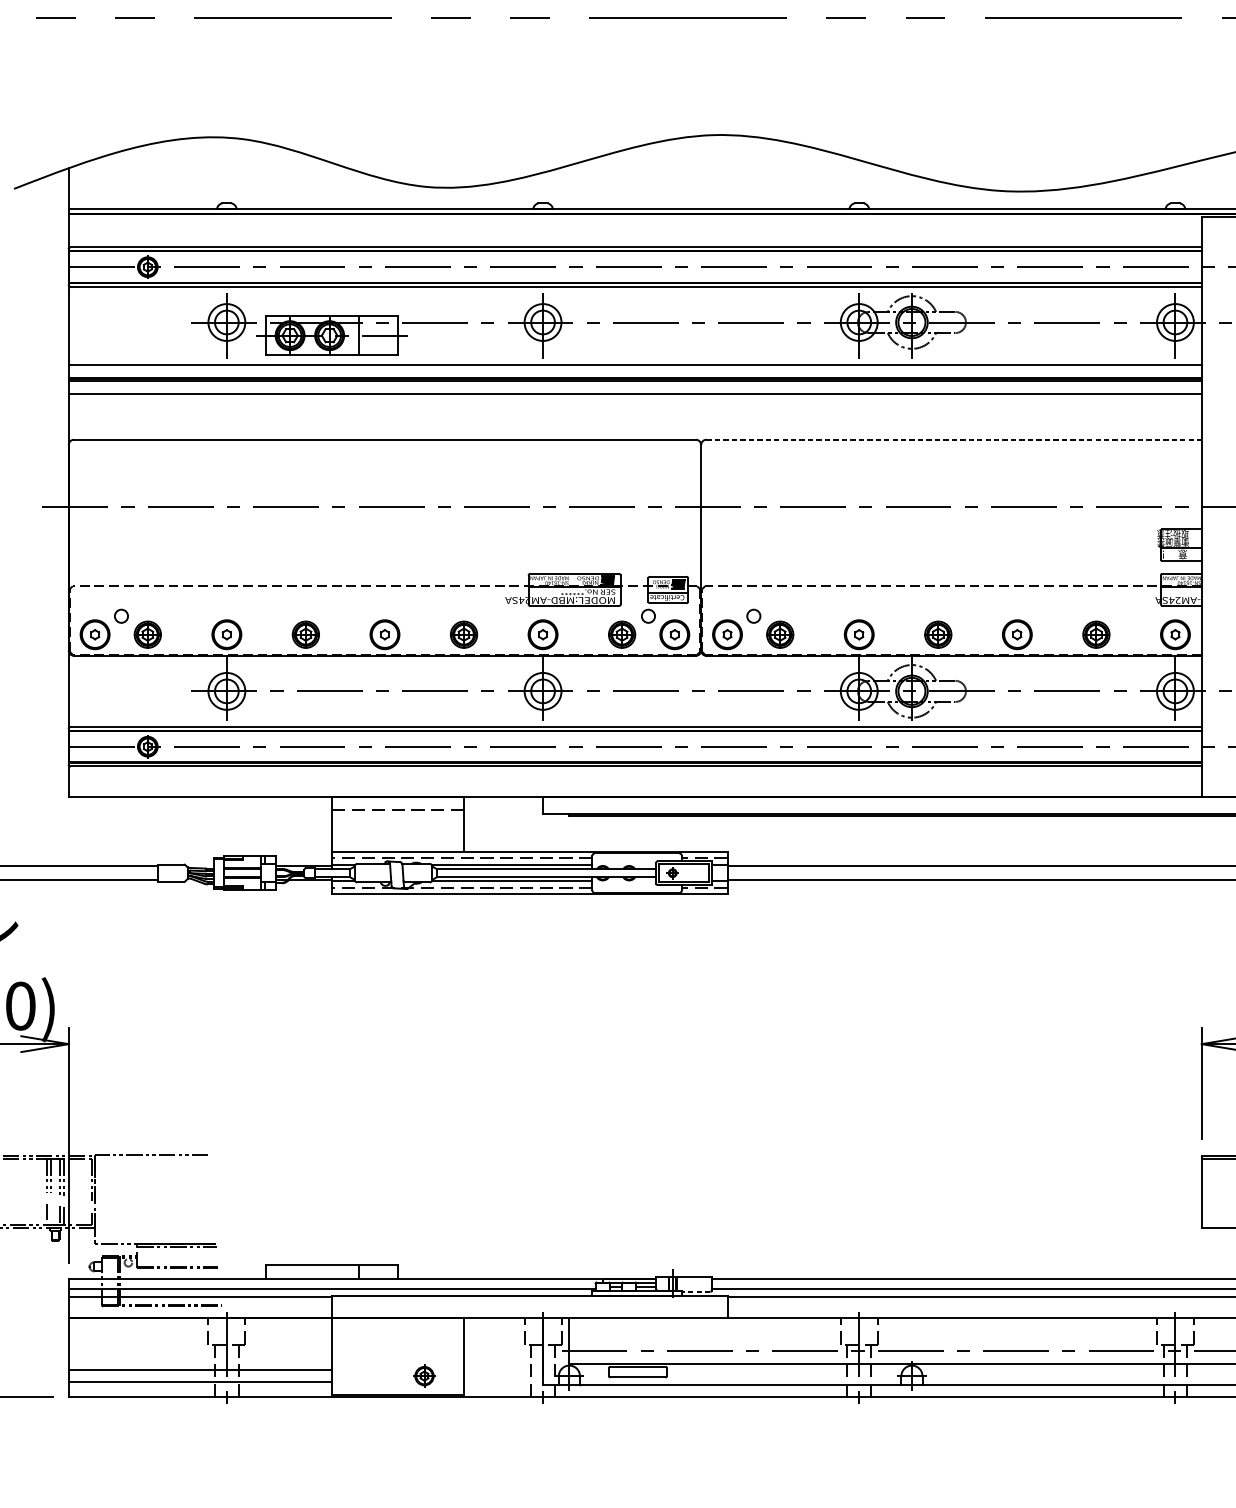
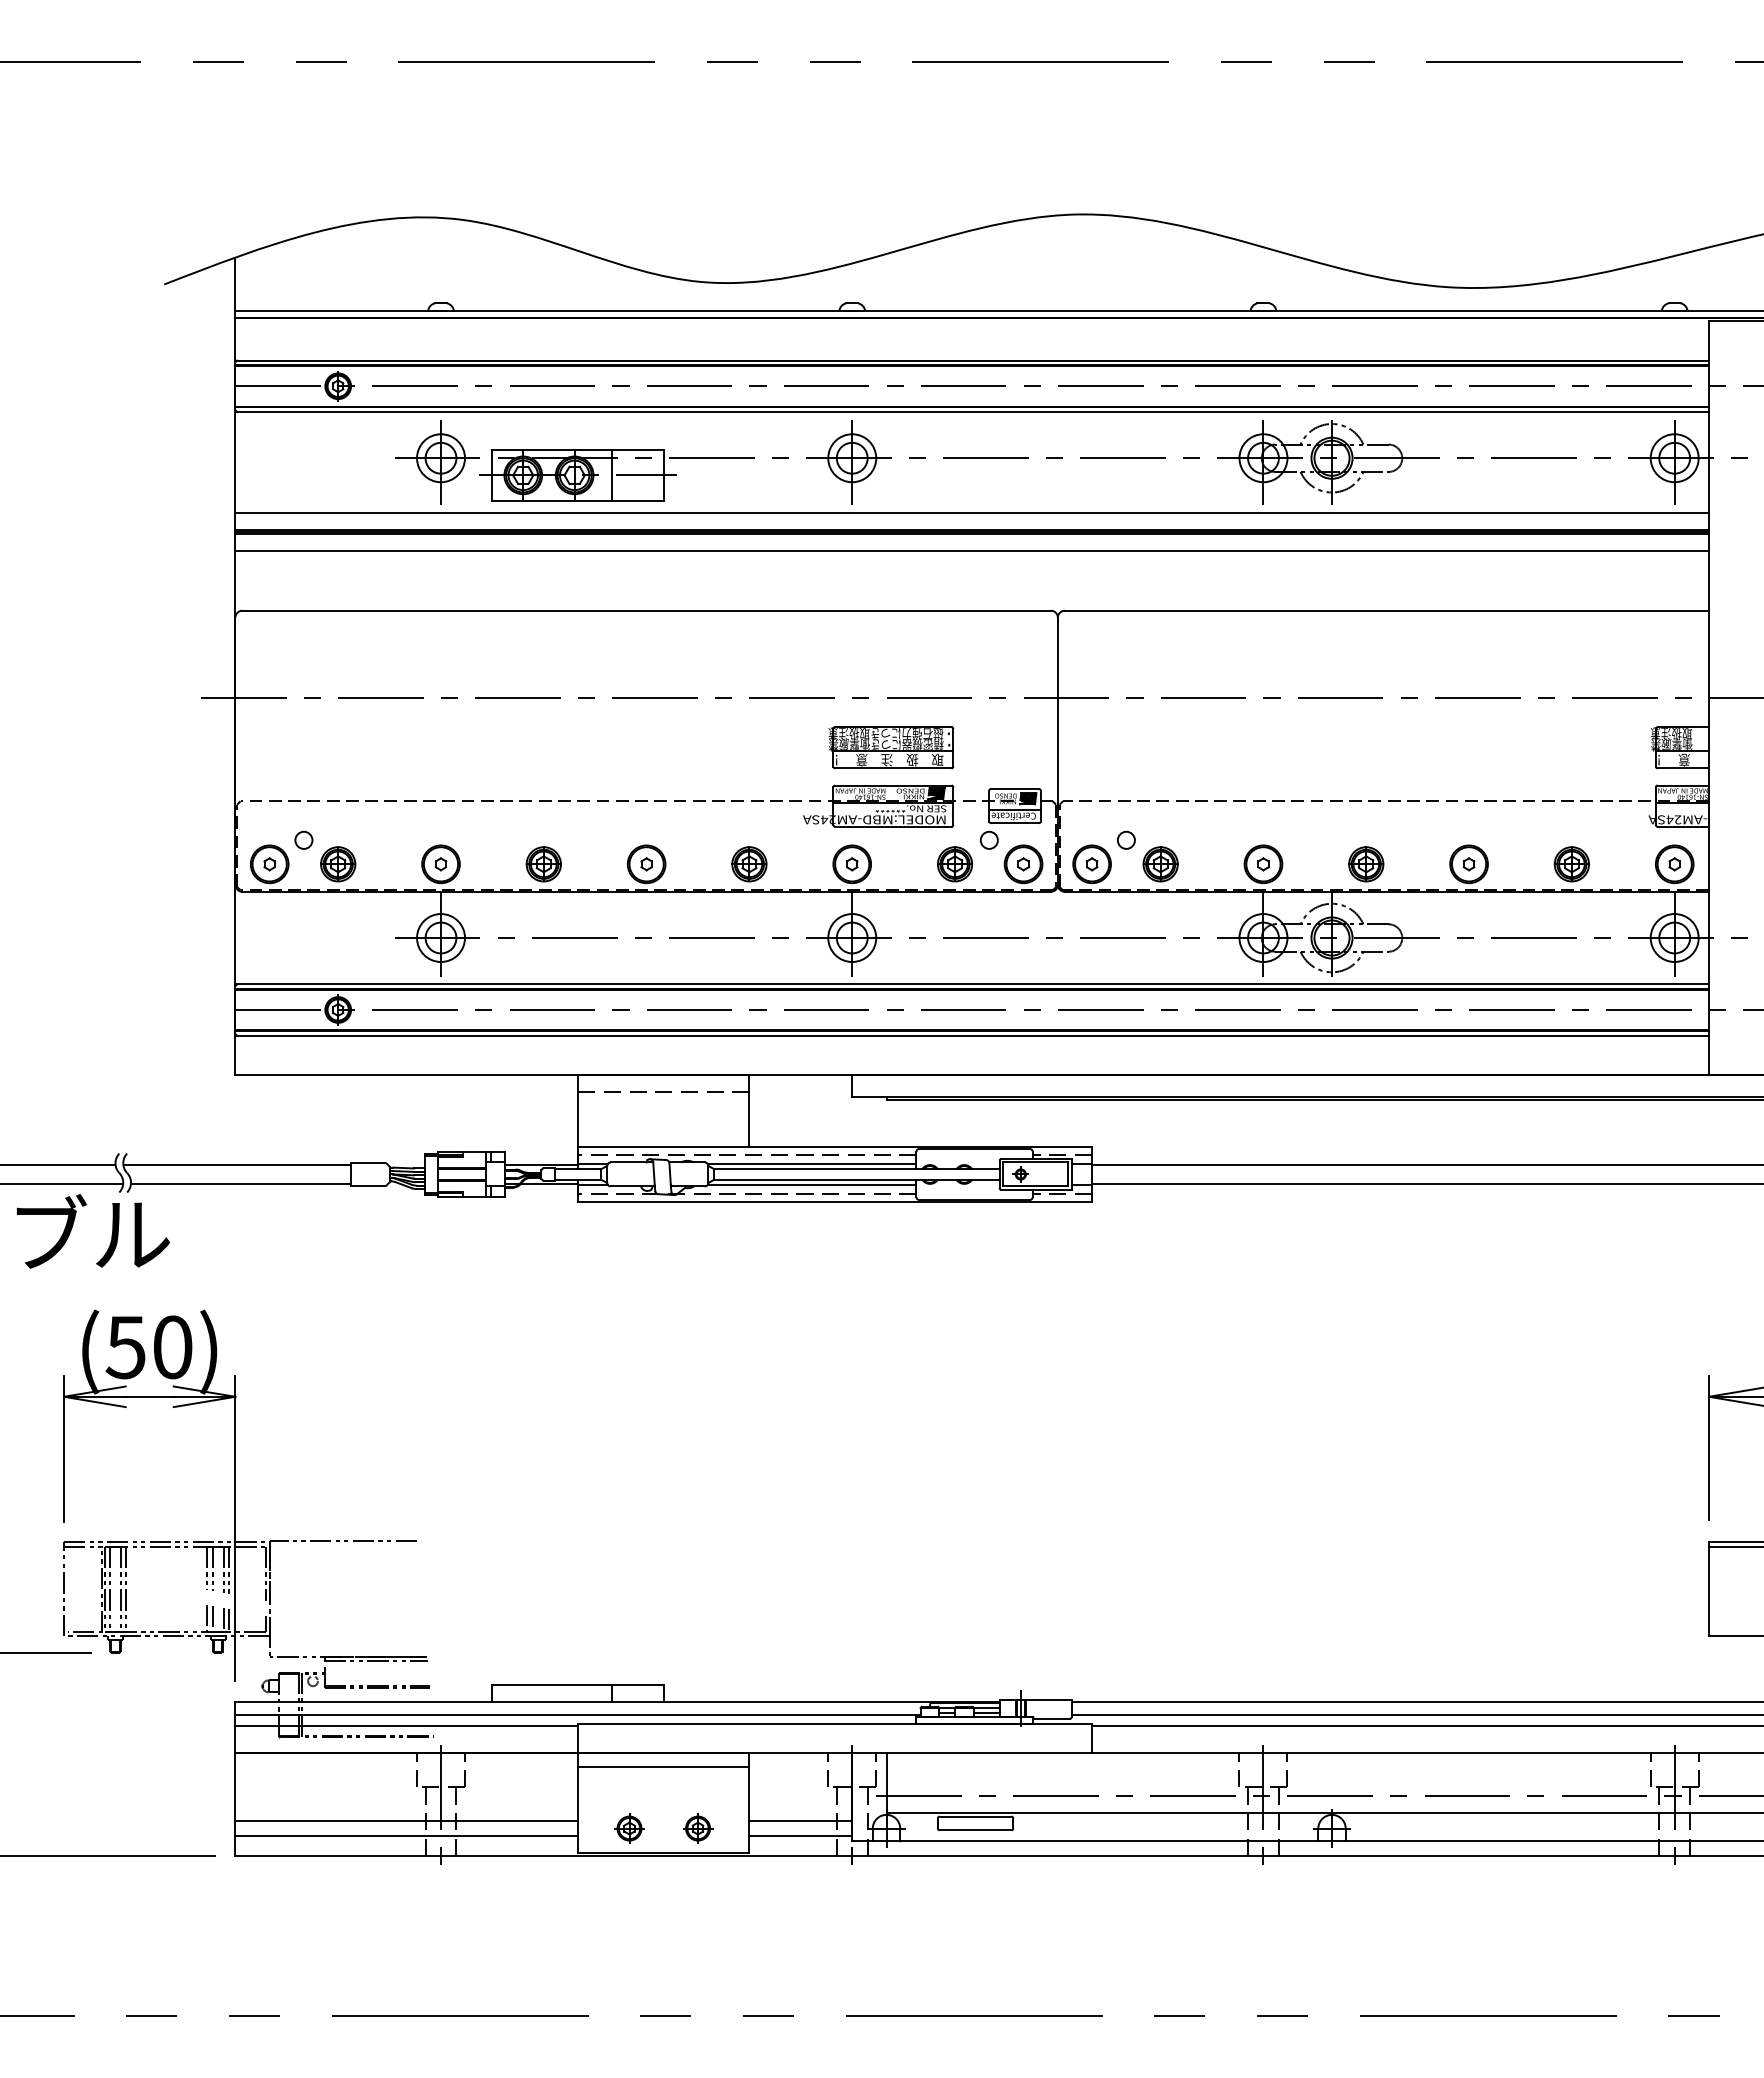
line: (954, 439) -> (1387, 610), dashed -> solid
part: (573, 544) -> (891, 747), added
line: (51, 1214) -> (212, 1618), added
line: (697, 1291) -> (1052, 1718), dashed -> solid
line: (397, 1328) -> (663, 1766), added
line: (503, 1369) -> (800, 1820), added
part: (371, 1376) -> (629, 1828), added
line: (503, 1382) -> (800, 1836), added

